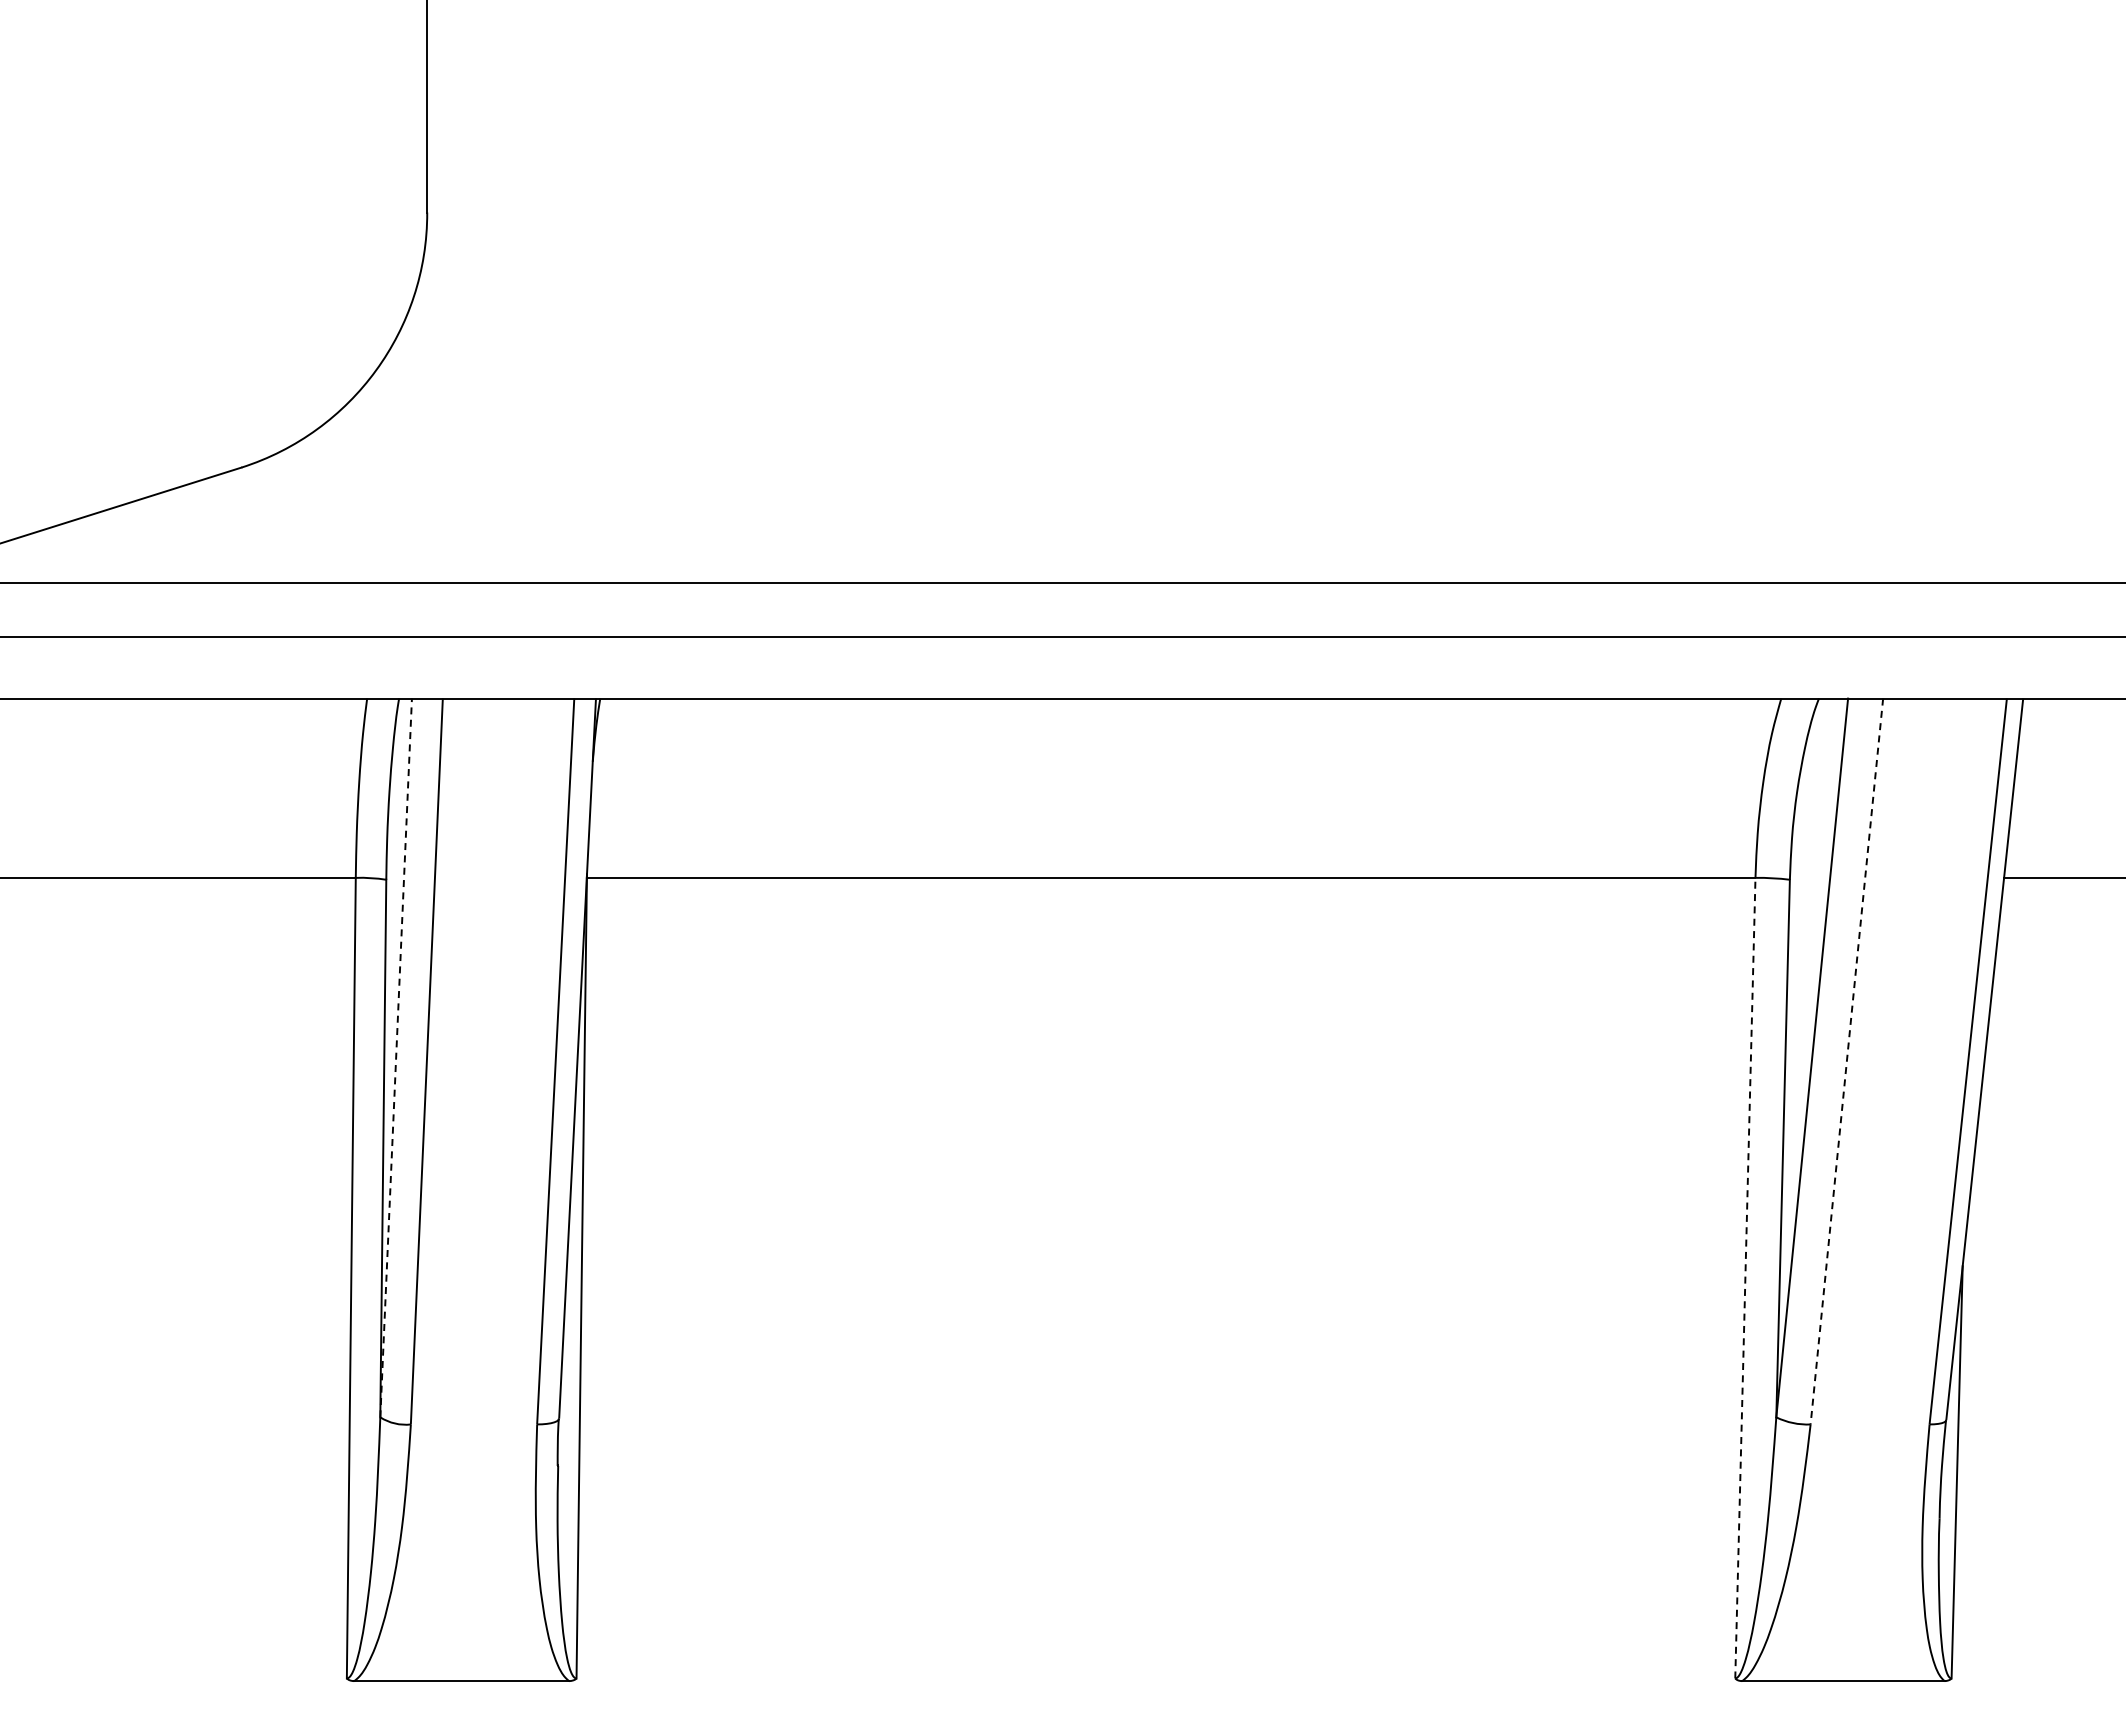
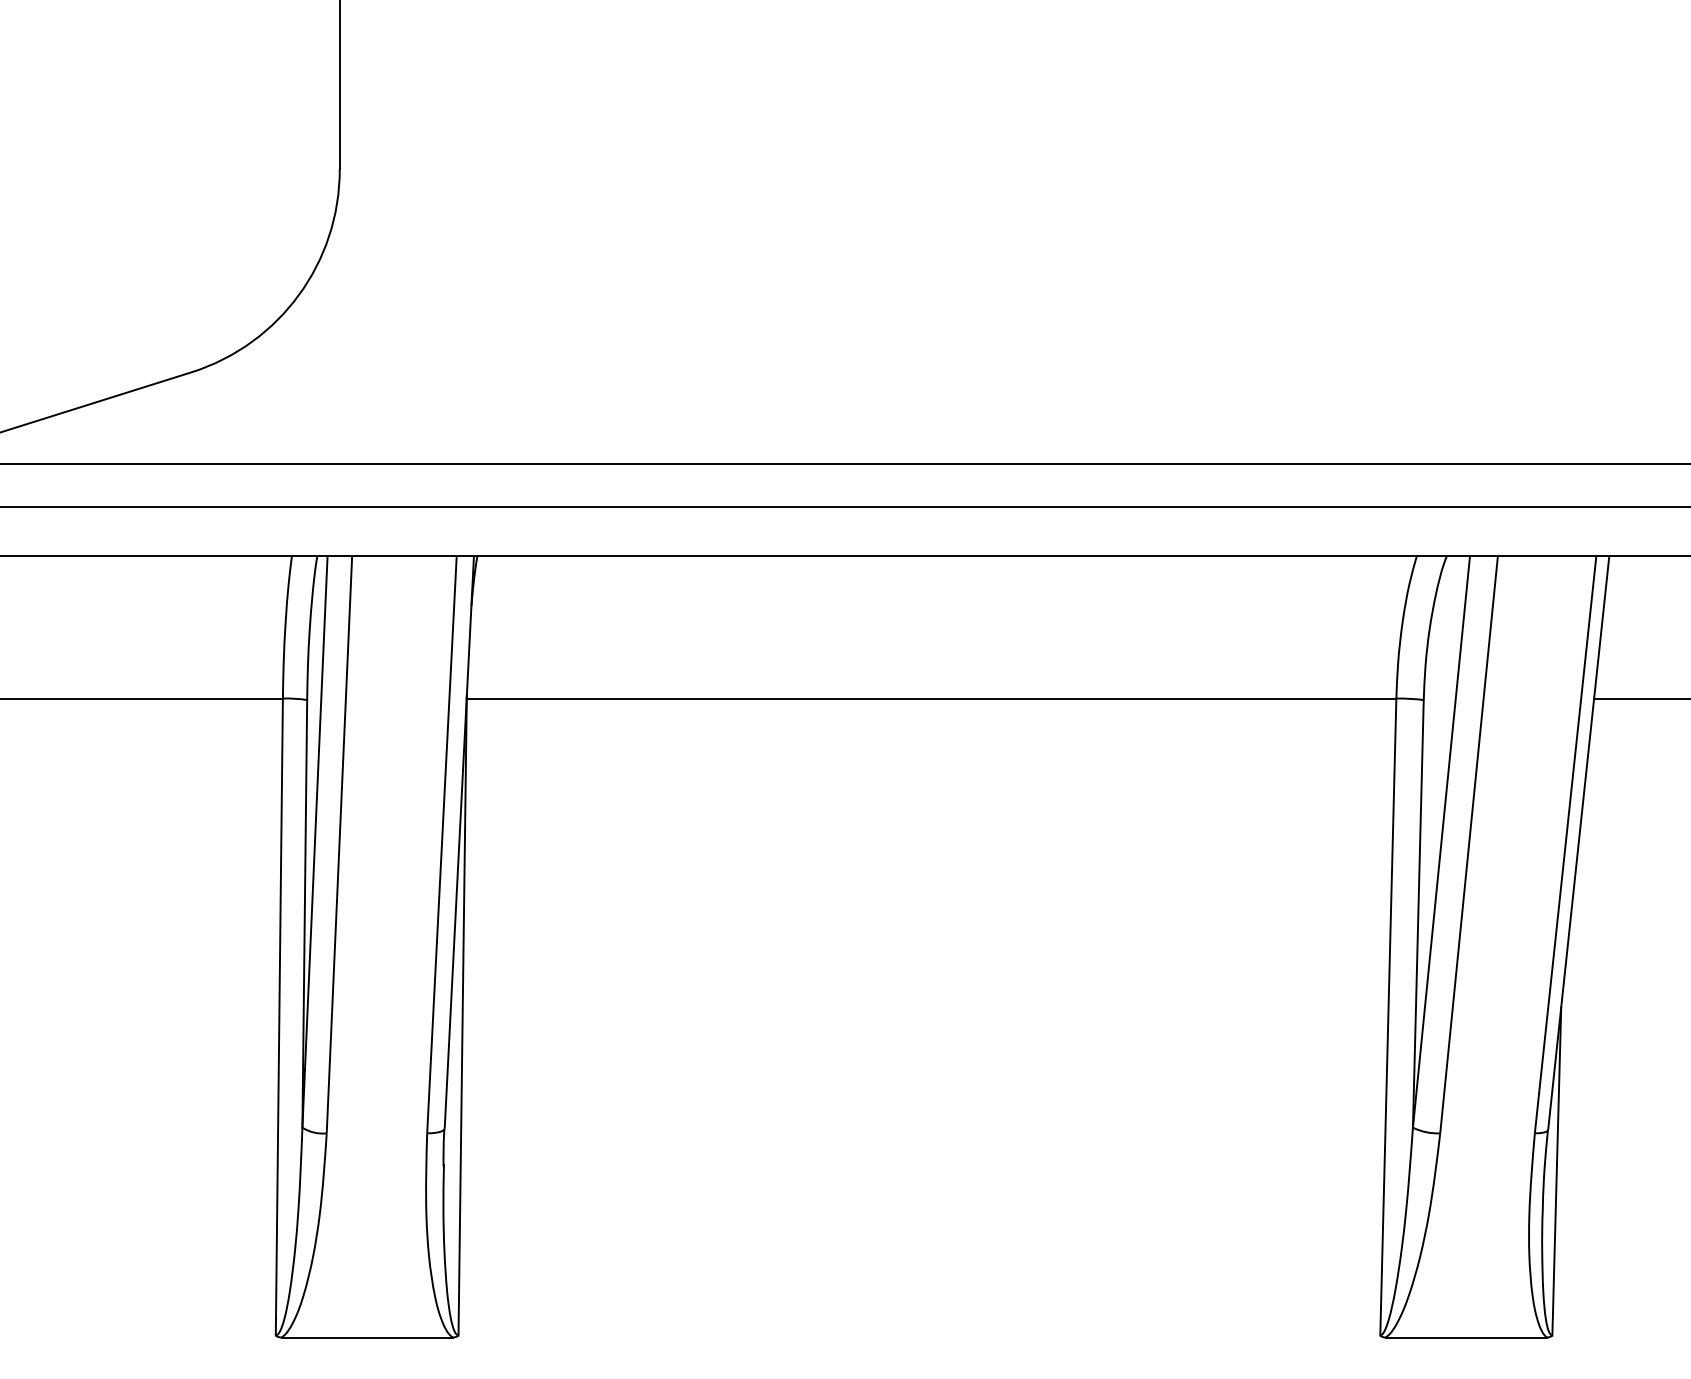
line: (396, 1057) -> (315, 841), dashed -> solid
line: (1846, 1061) -> (1468, 844), dashed -> solid
line: (1745, 1277) -> (1388, 1016), dashed -> solid

